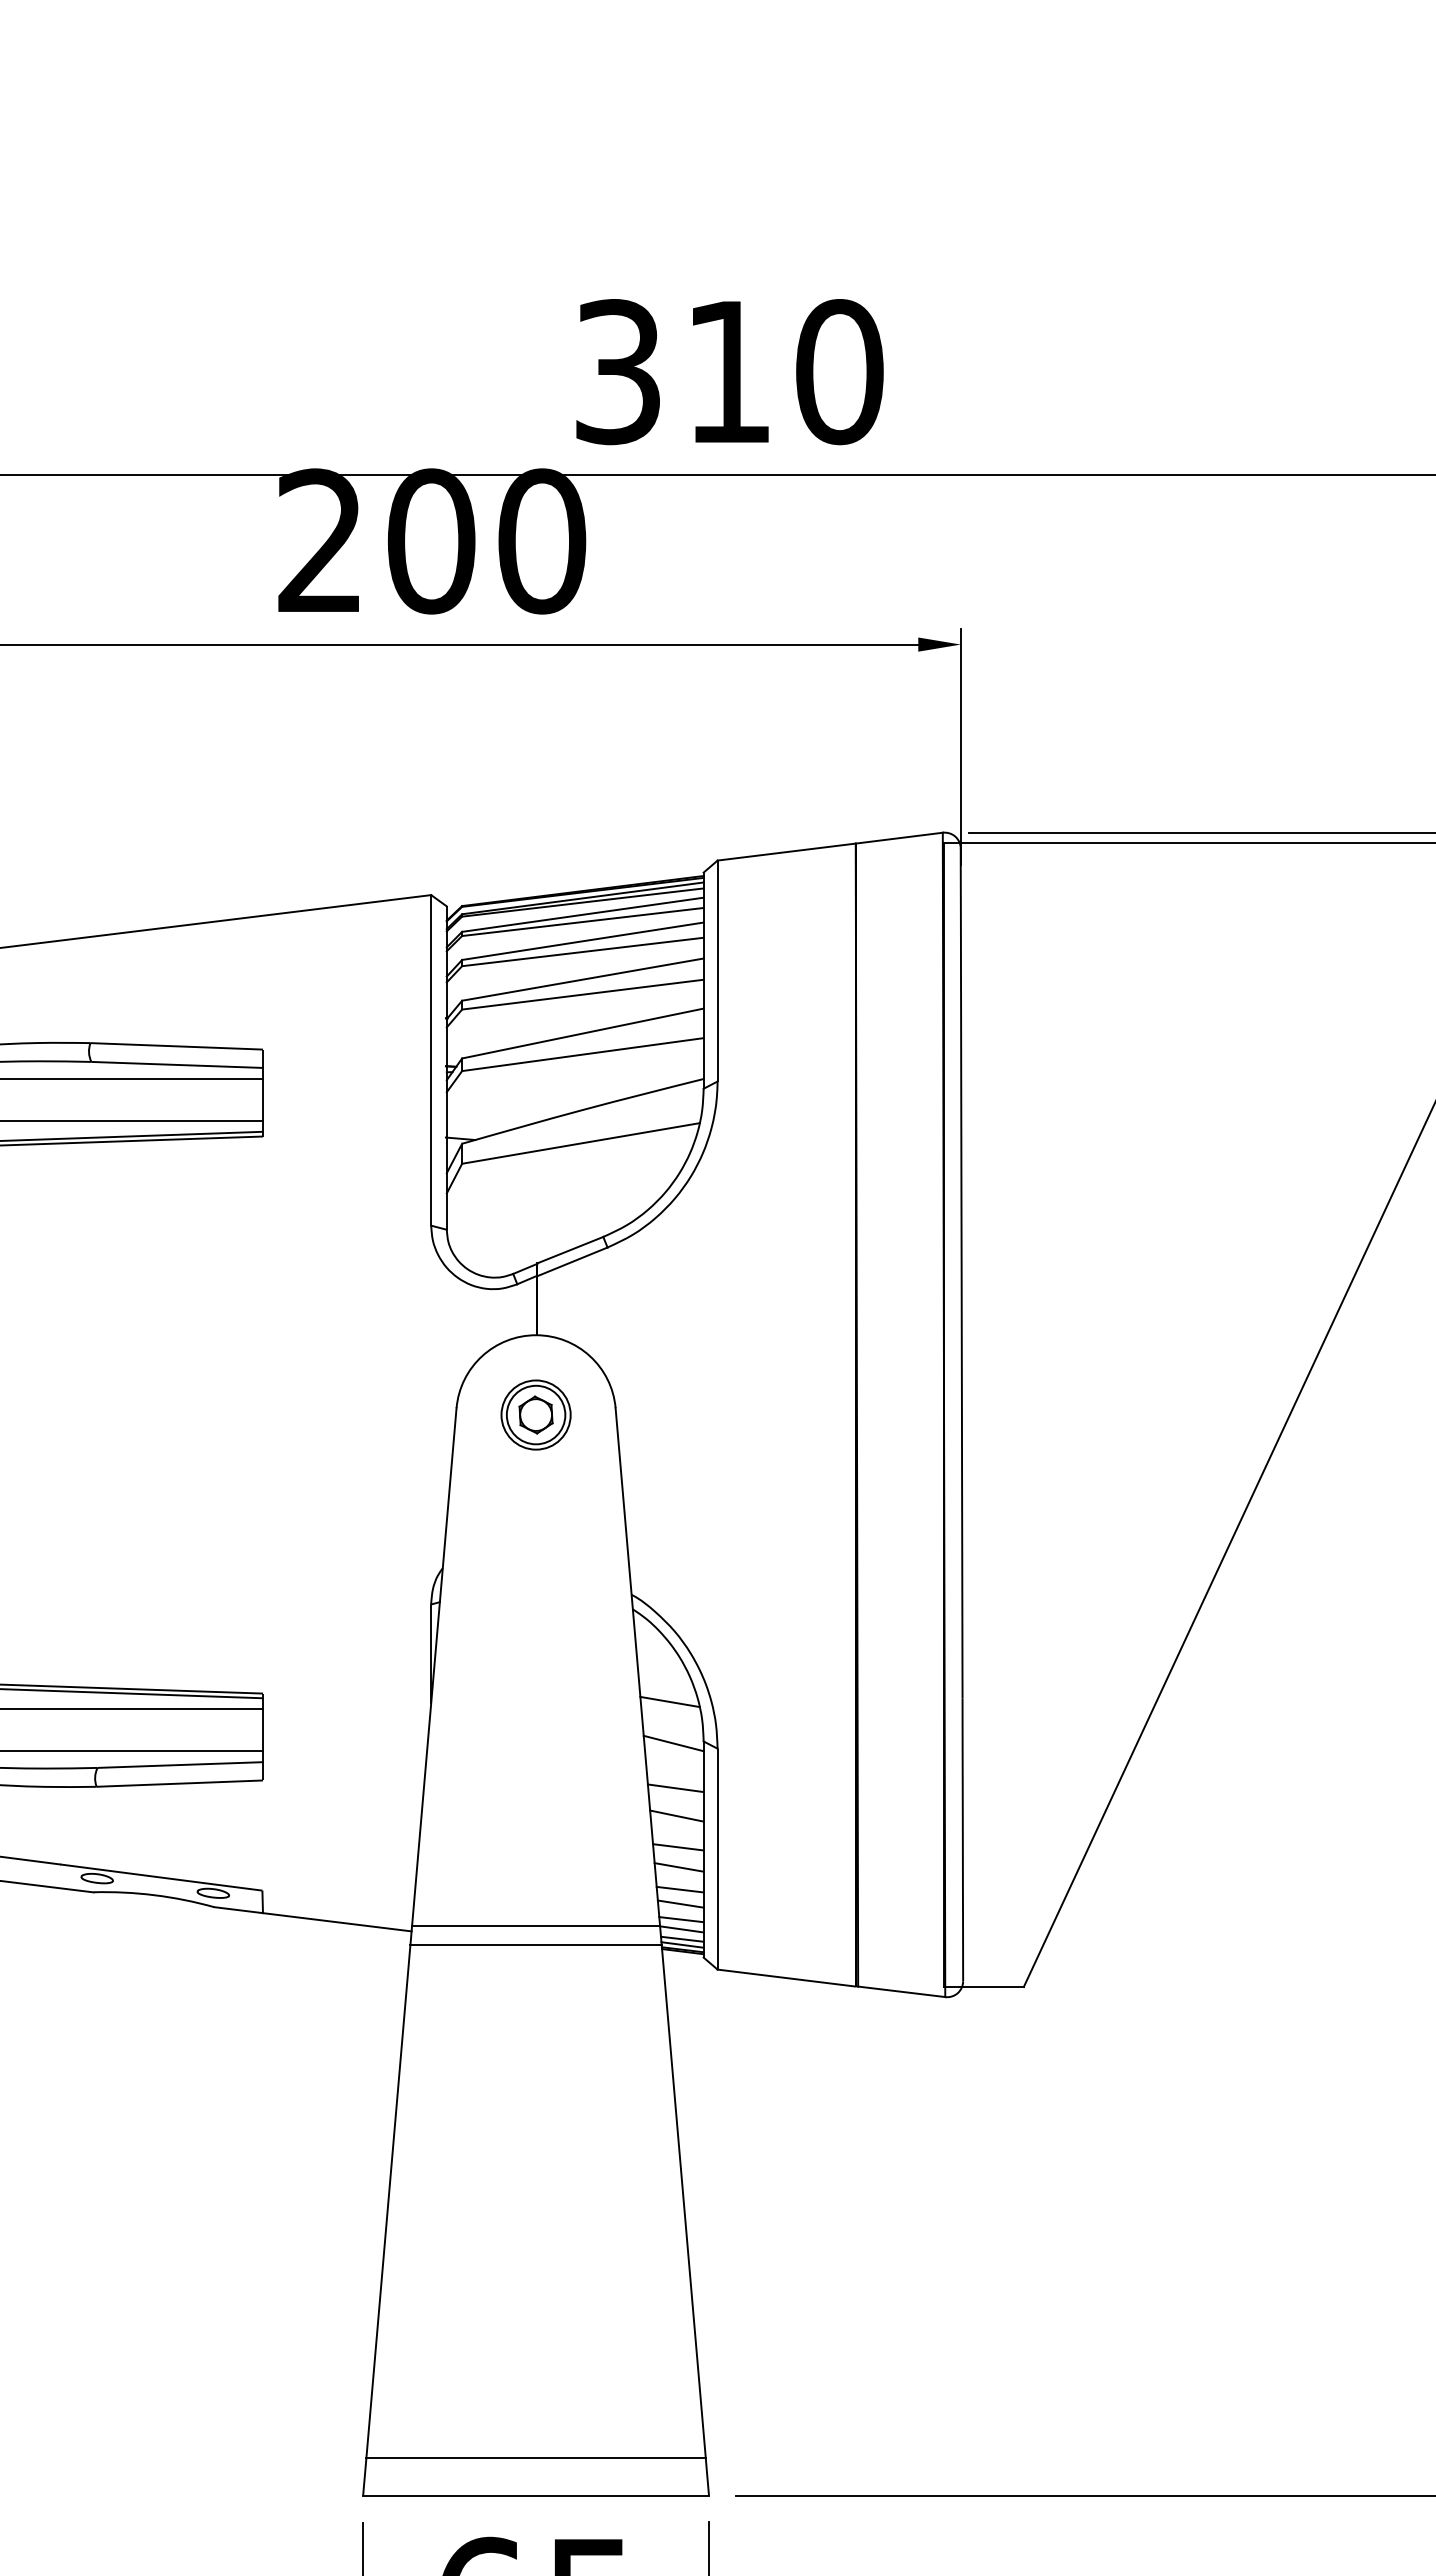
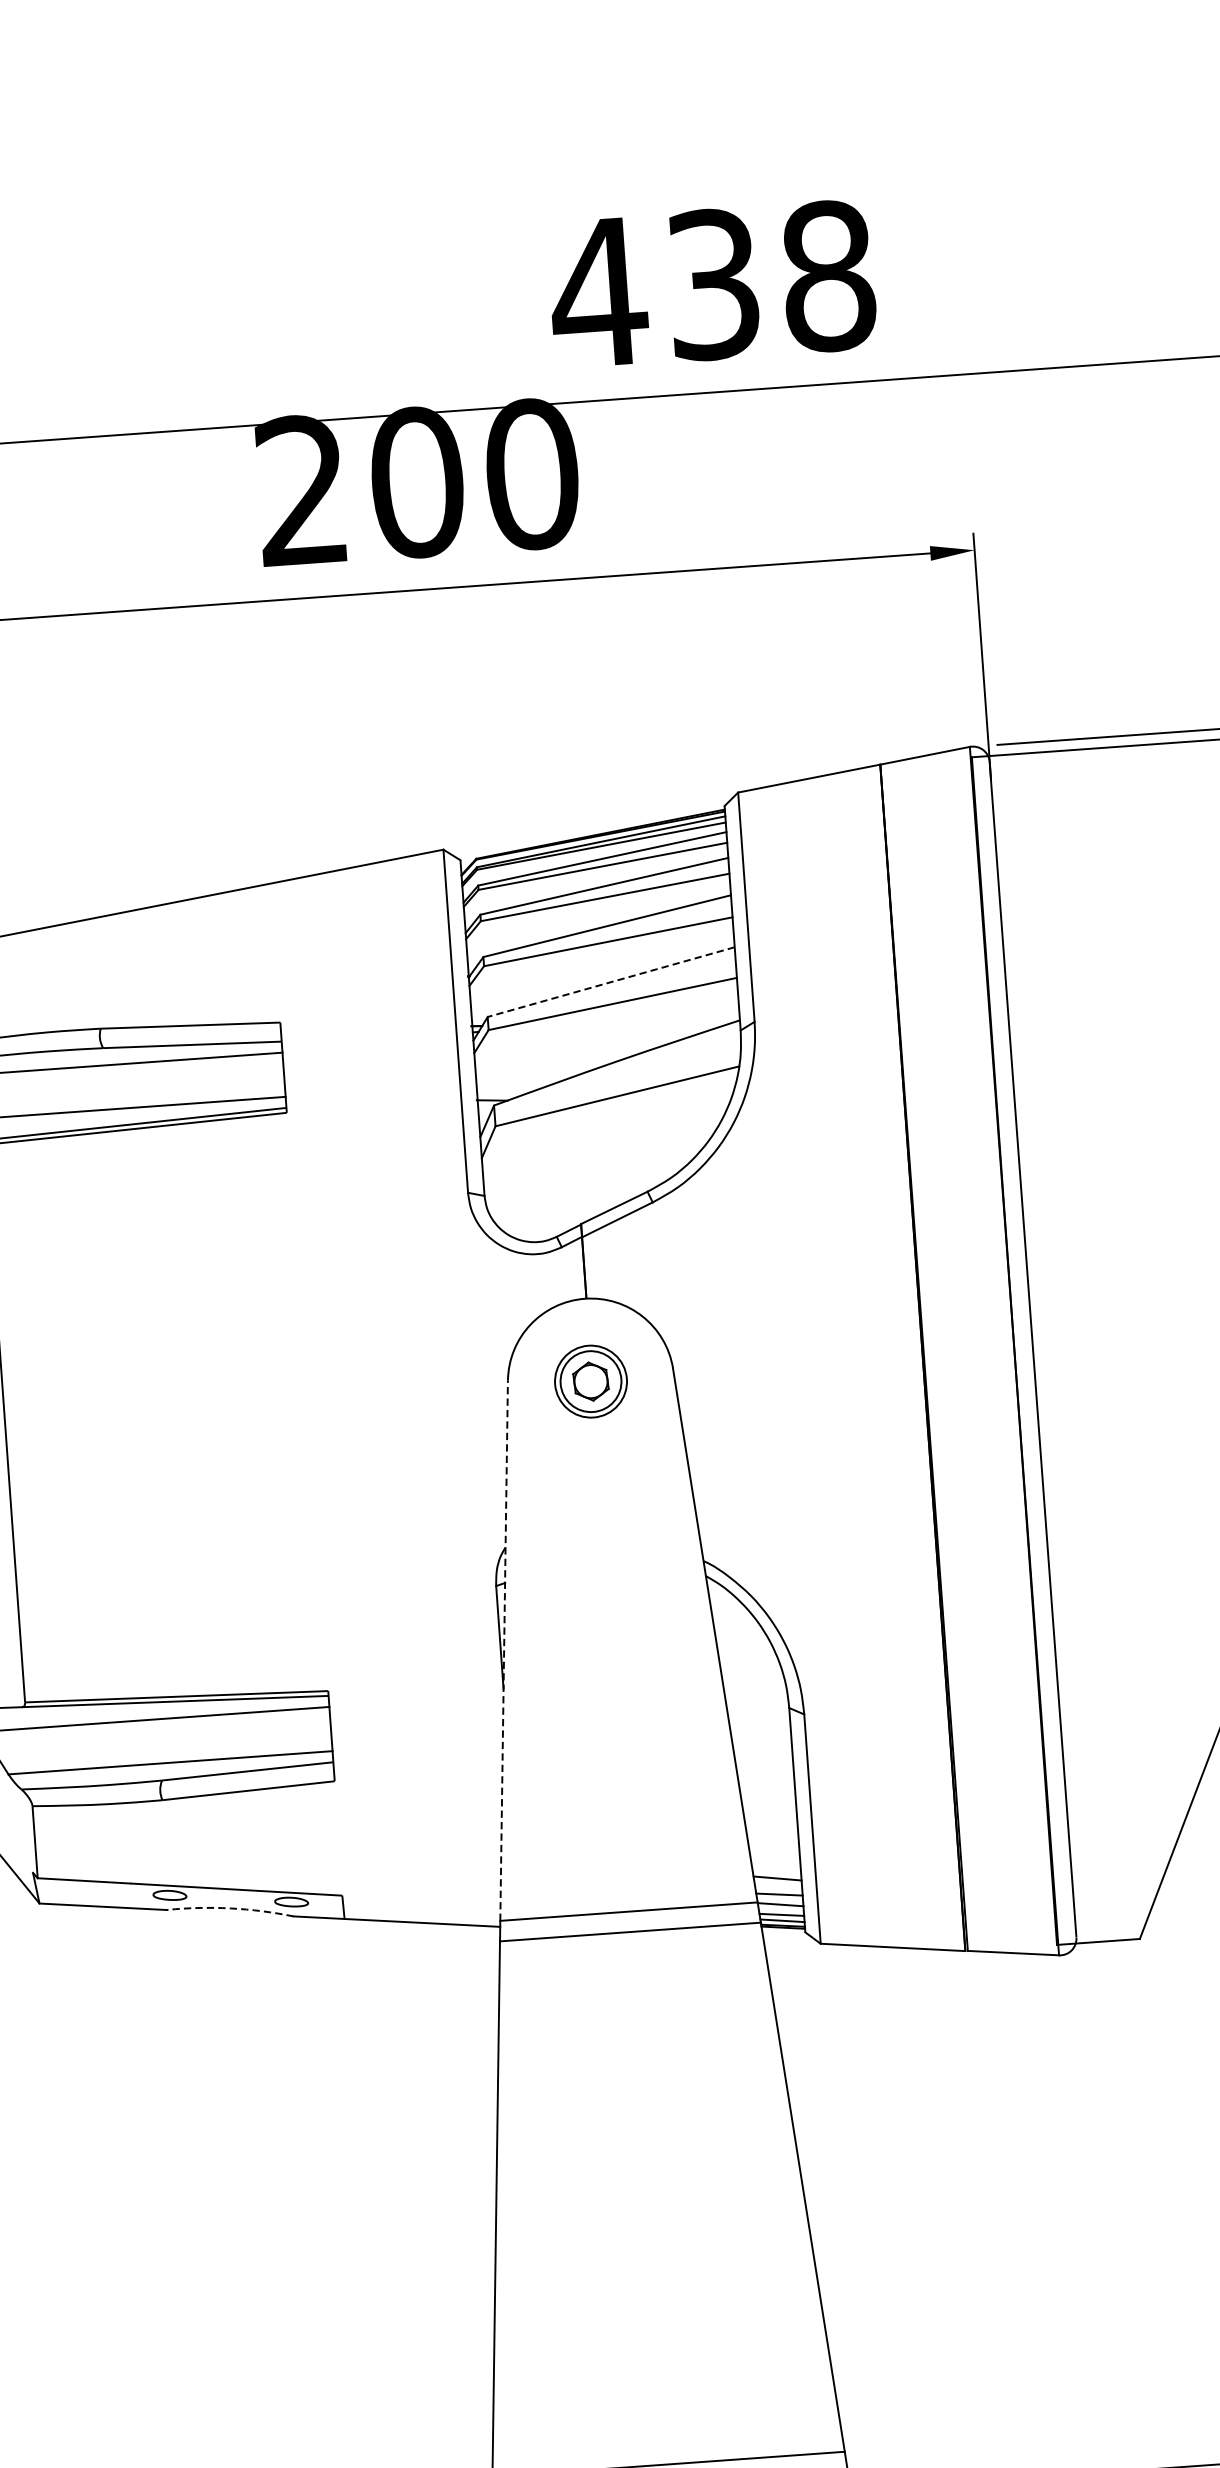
text: (727, 372) -> (712, 285), 310 -> 438
line: (582, 1033) -> (610, 982), solid -> dashed
line: (434, 1666) -> (504, 1650), solid -> dashed
line: (669, 1701) -> (750, 1669), removed
line: (673, 1743) -> (758, 1712), removed
line: (675, 1788) -> (763, 1758), removed
line: (676, 1815) -> (766, 1786), removed
line: (678, 1847) -> (771, 1819), removed
line: (678, 1867) -> (772, 1840), removed
line: (679, 1889) -> (775, 1863), removed
arc: (154, 1895) -> (230, 1908), solid -> dashed

